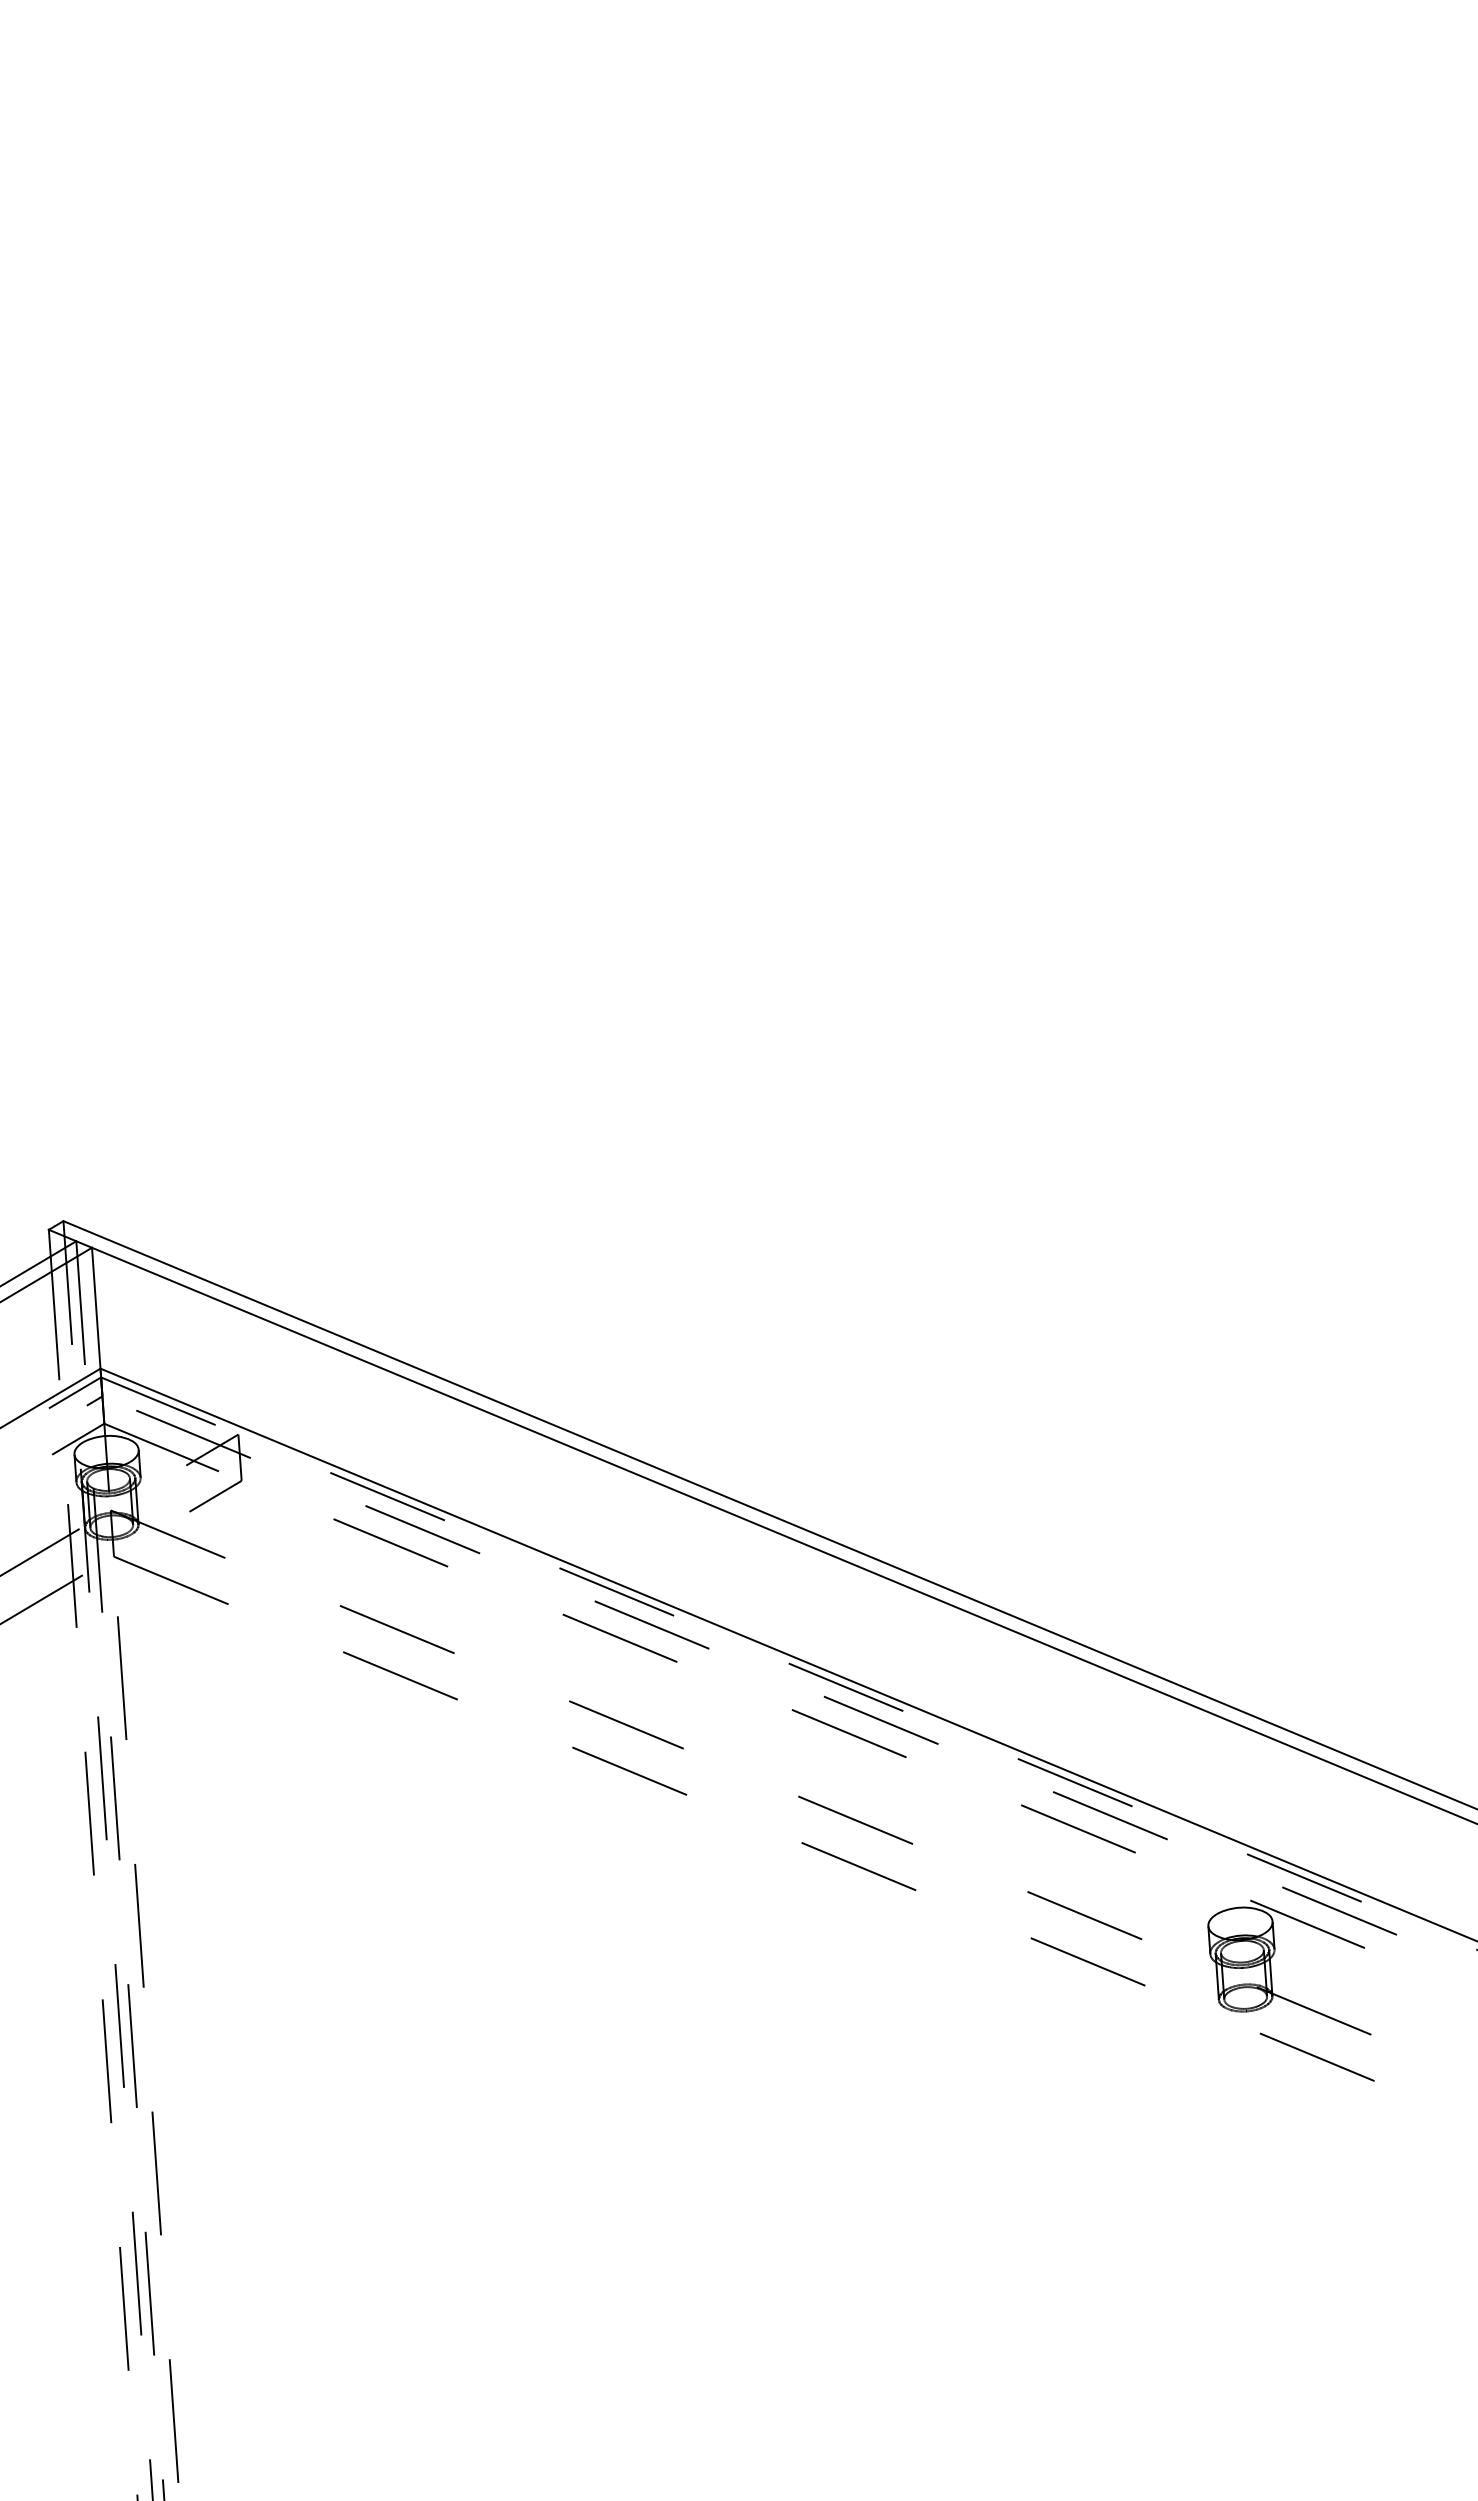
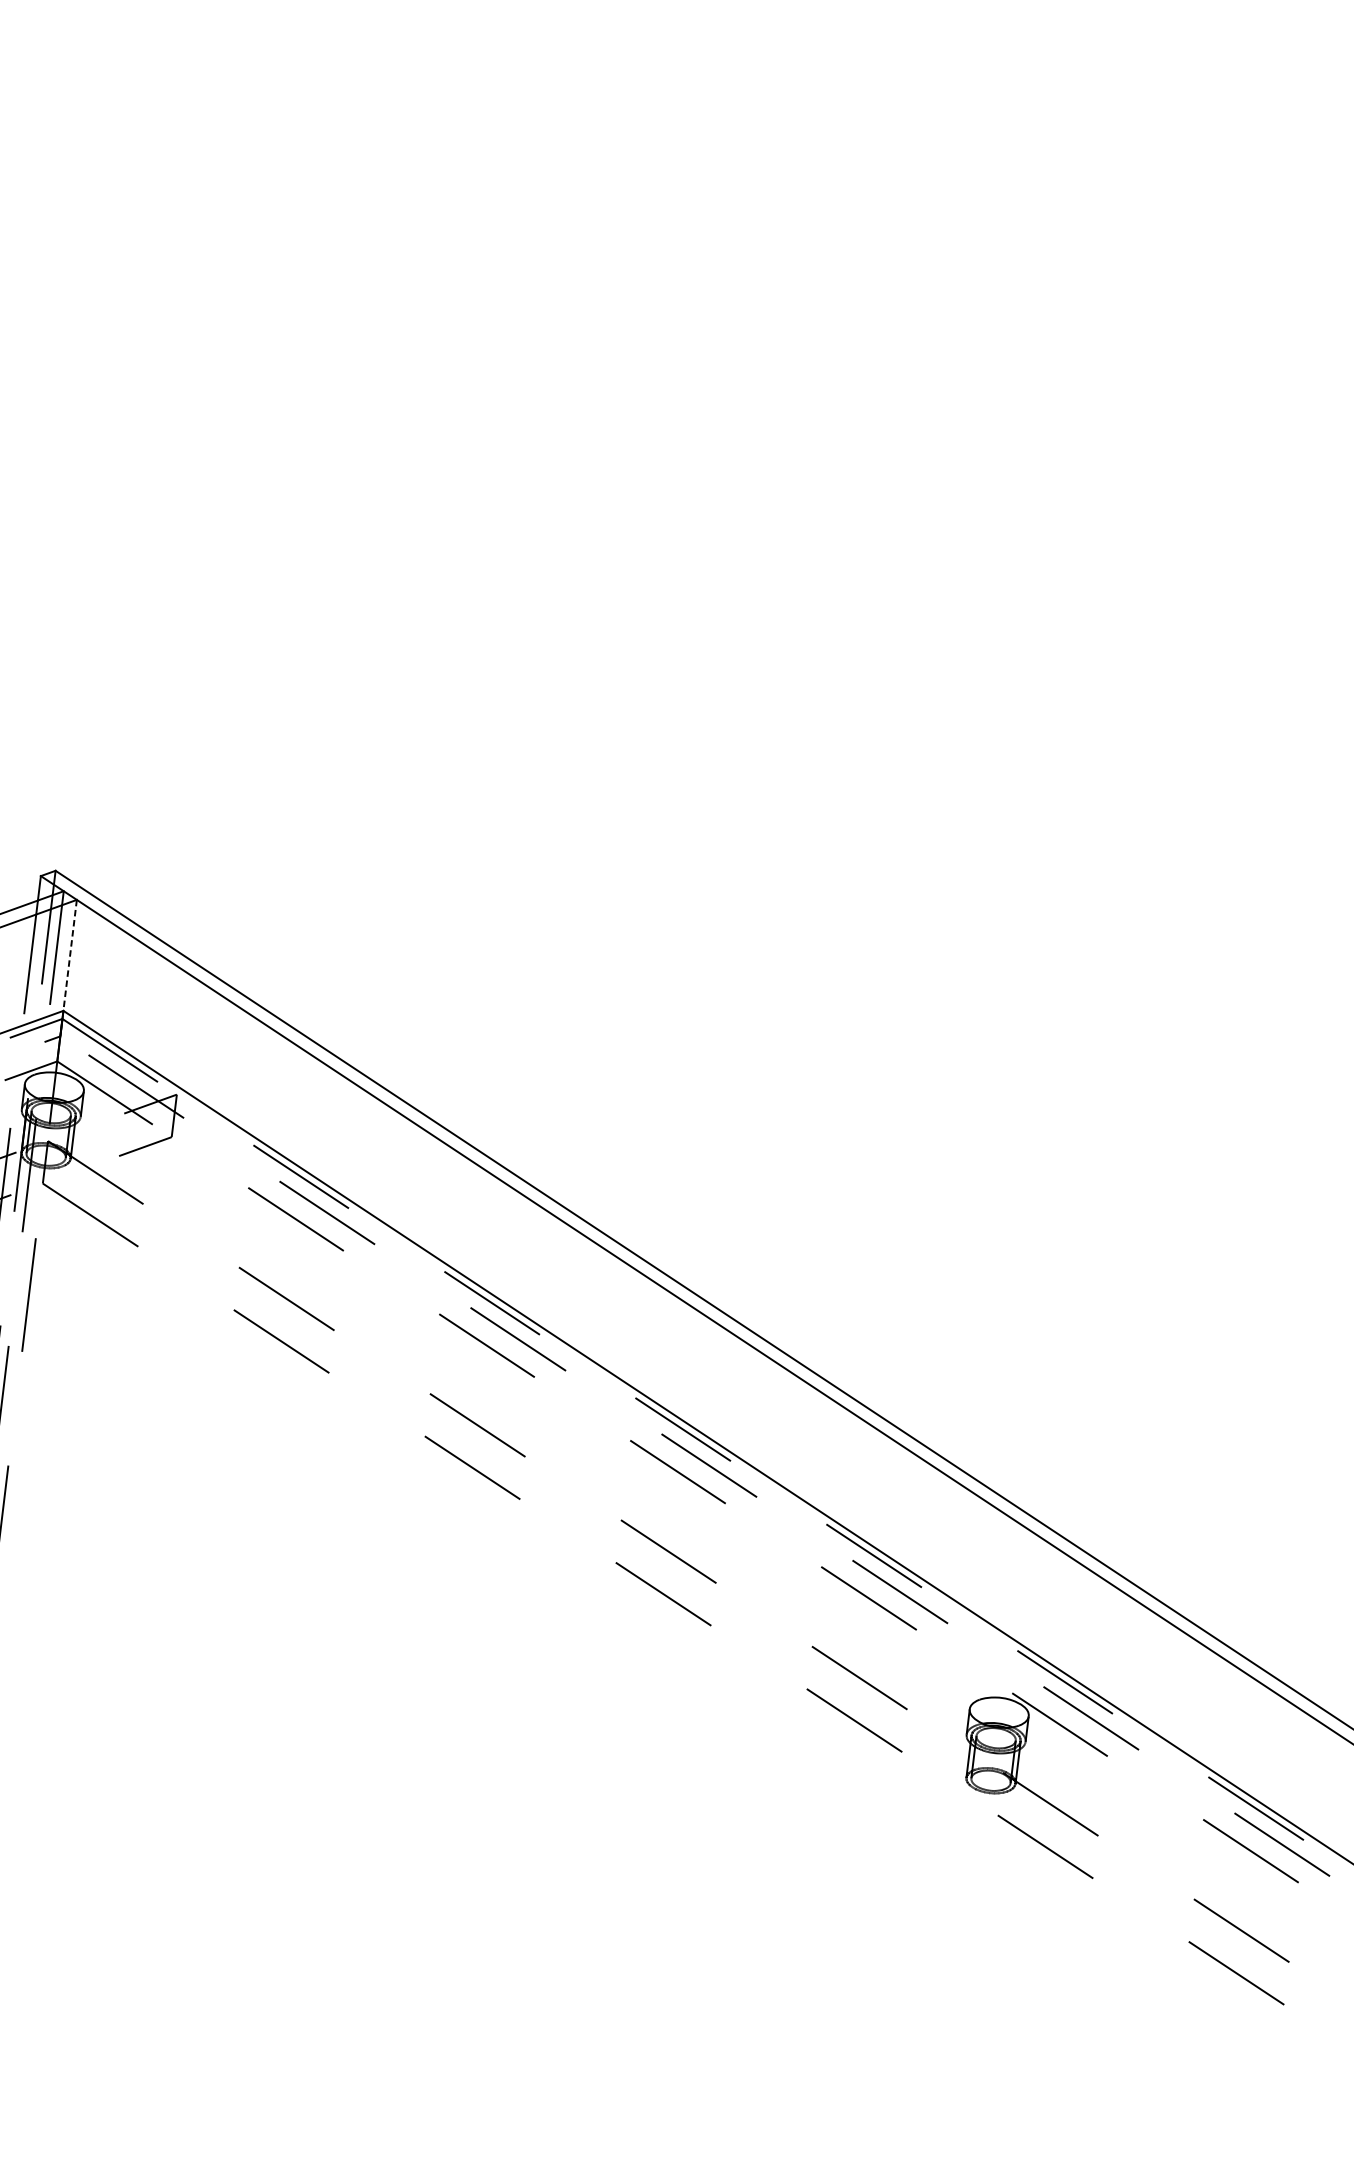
line: (96, 1308) -> (70, 955), solid -> dashed

